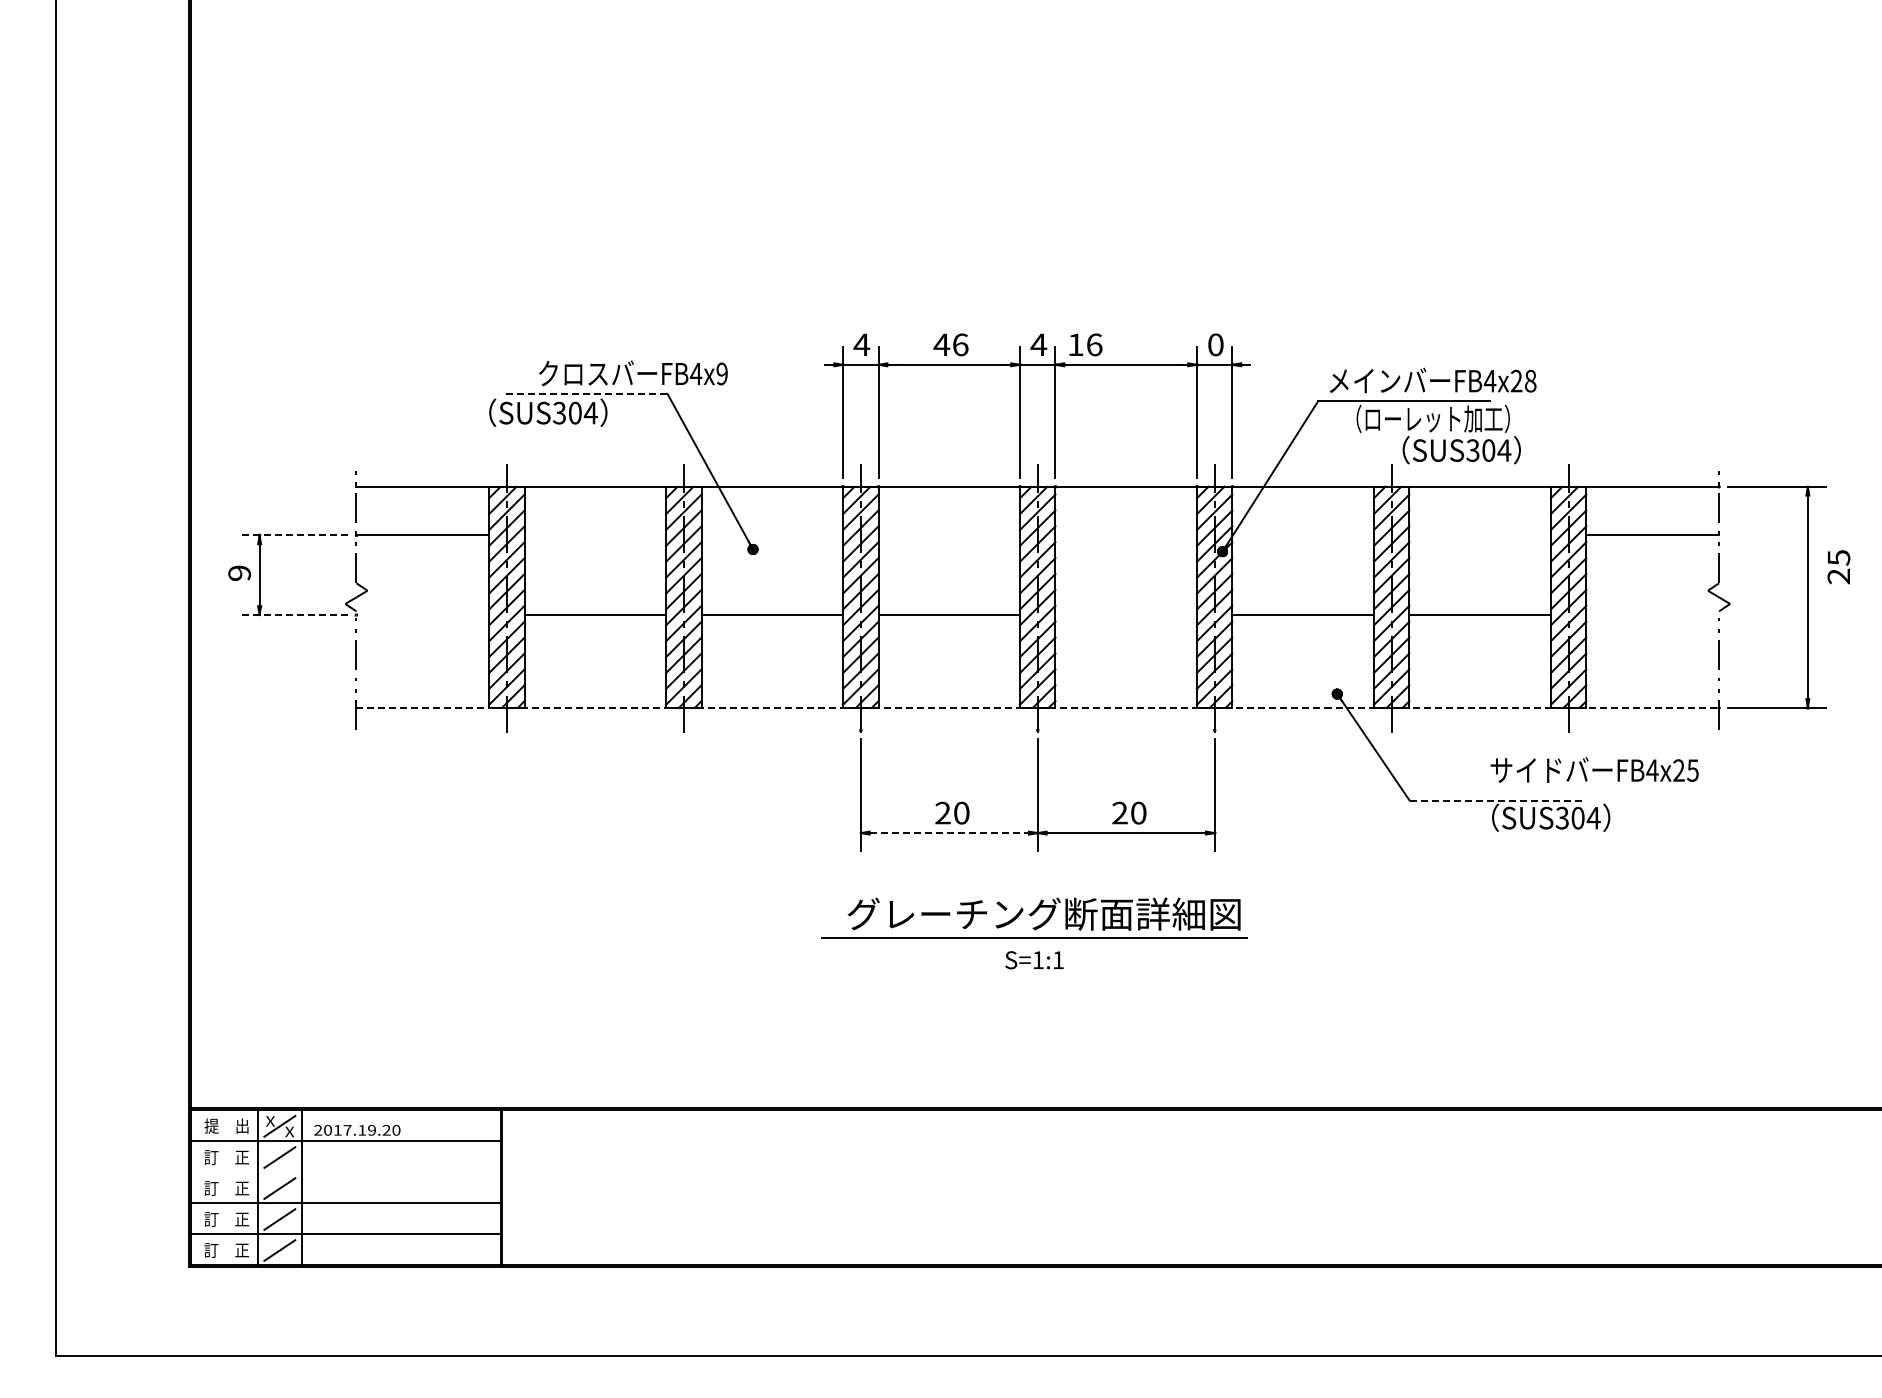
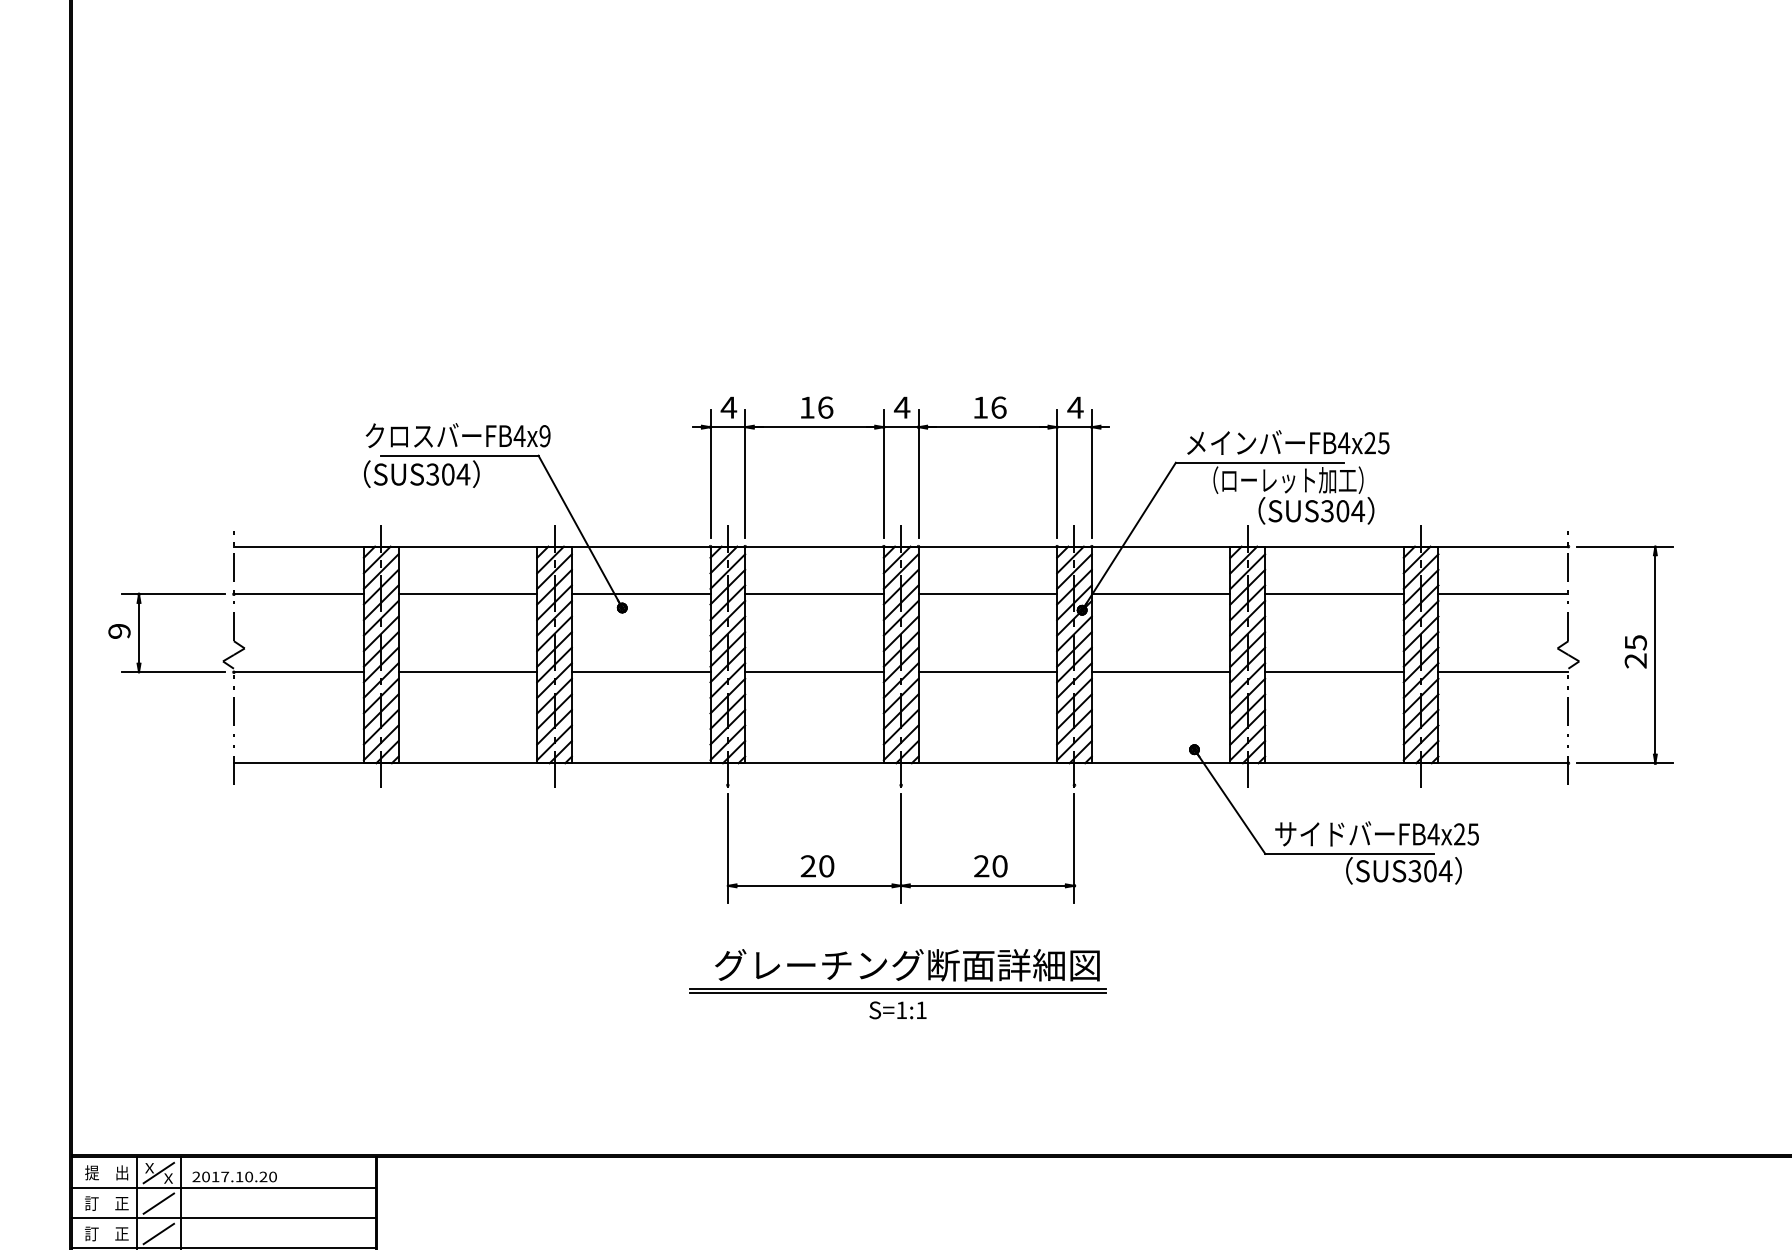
text: (941, 344) -> (806, 407), 46 -> 16
text: (1085, 344) -> (990, 407), moved
text: (1215, 344) -> (1075, 407), 0 -> 4
text: (633, 373) -> (458, 435), moved
text: (1530, 380) -> (1383, 442), FB4x28 -> FB4x25
line: (586, 393) -> (459, 455), dashed -> solid
line: (294, 535) -> (173, 594), dashed -> solid
line: (595, 535) -> (468, 594), added
line: (772, 535) -> (641, 594), added
line: (949, 535) -> (814, 594), added
line: (1126, 535) -> (988, 594), added
line: (1303, 535) -> (1161, 594), added
line: (1479, 535) -> (1333, 594), added
text: (1838, 567) -> (1635, 652), moved
line: (294, 615) -> (173, 672), dashed -> solid
line: (422, 615) -> (298, 672), added
line: (1126, 615) -> (988, 672), added
line: (1652, 615) -> (1503, 672), added
line: (1038, 707) -> (901, 762), dashed -> solid
text: (1594, 769) -> (1376, 833), moved
line: (1495, 800) -> (1349, 853), dashed -> solid
line: (949, 833) -> (814, 886), dashed -> solid
line: (1033, 942) -> (896, 992), added
text: (371, 1130) -> (248, 1177), 2017.19.20 -> 2017.10.20
line: (346, 1172) -> (224, 1218), added

